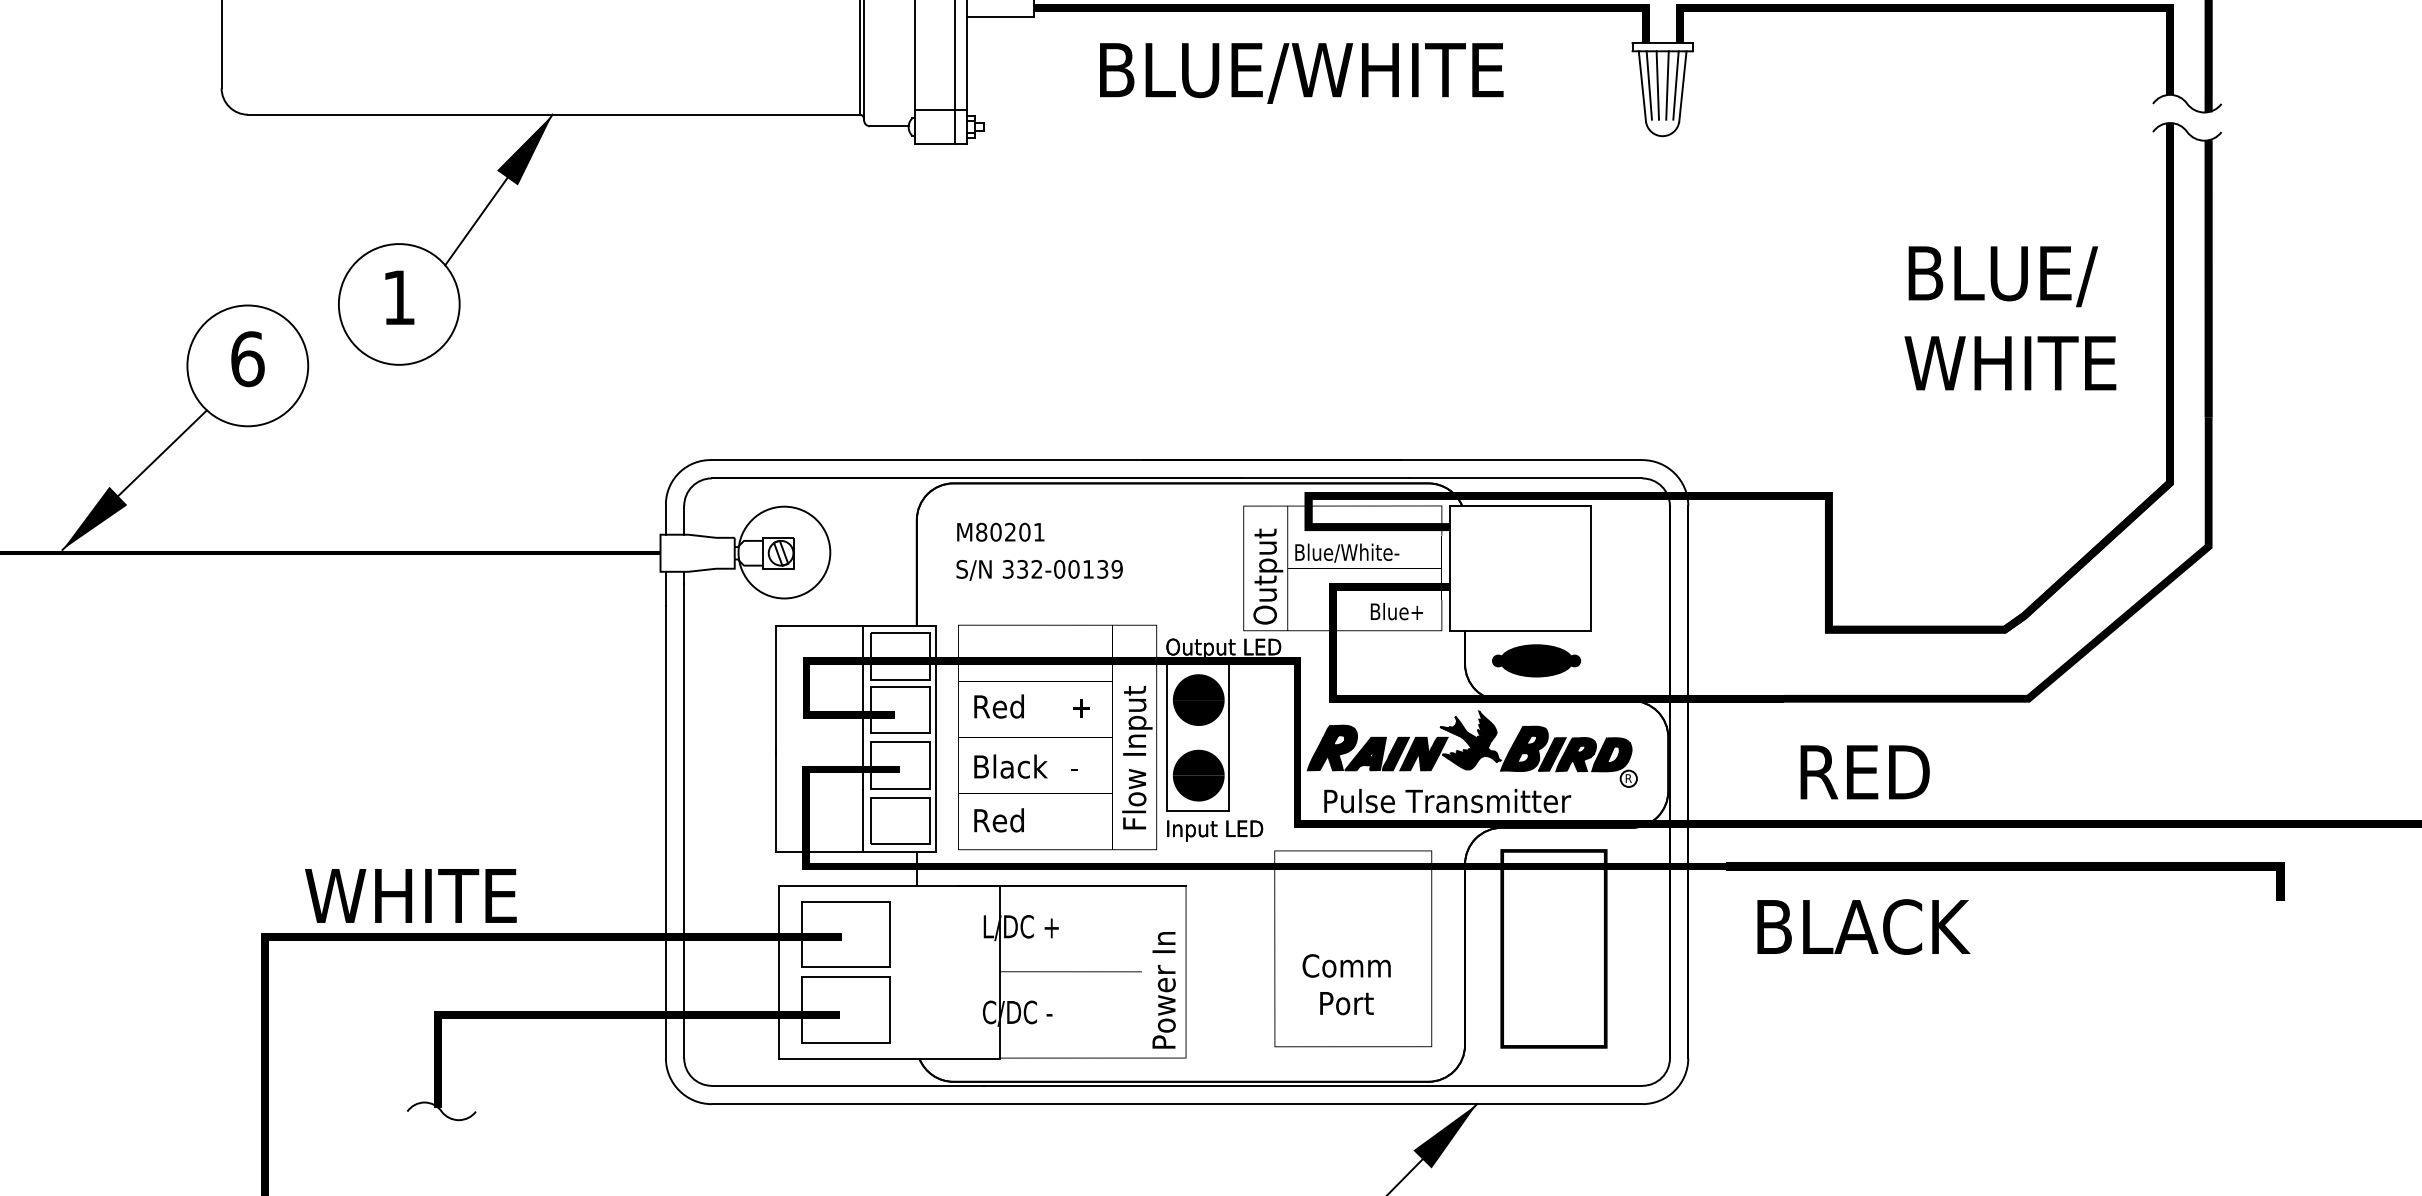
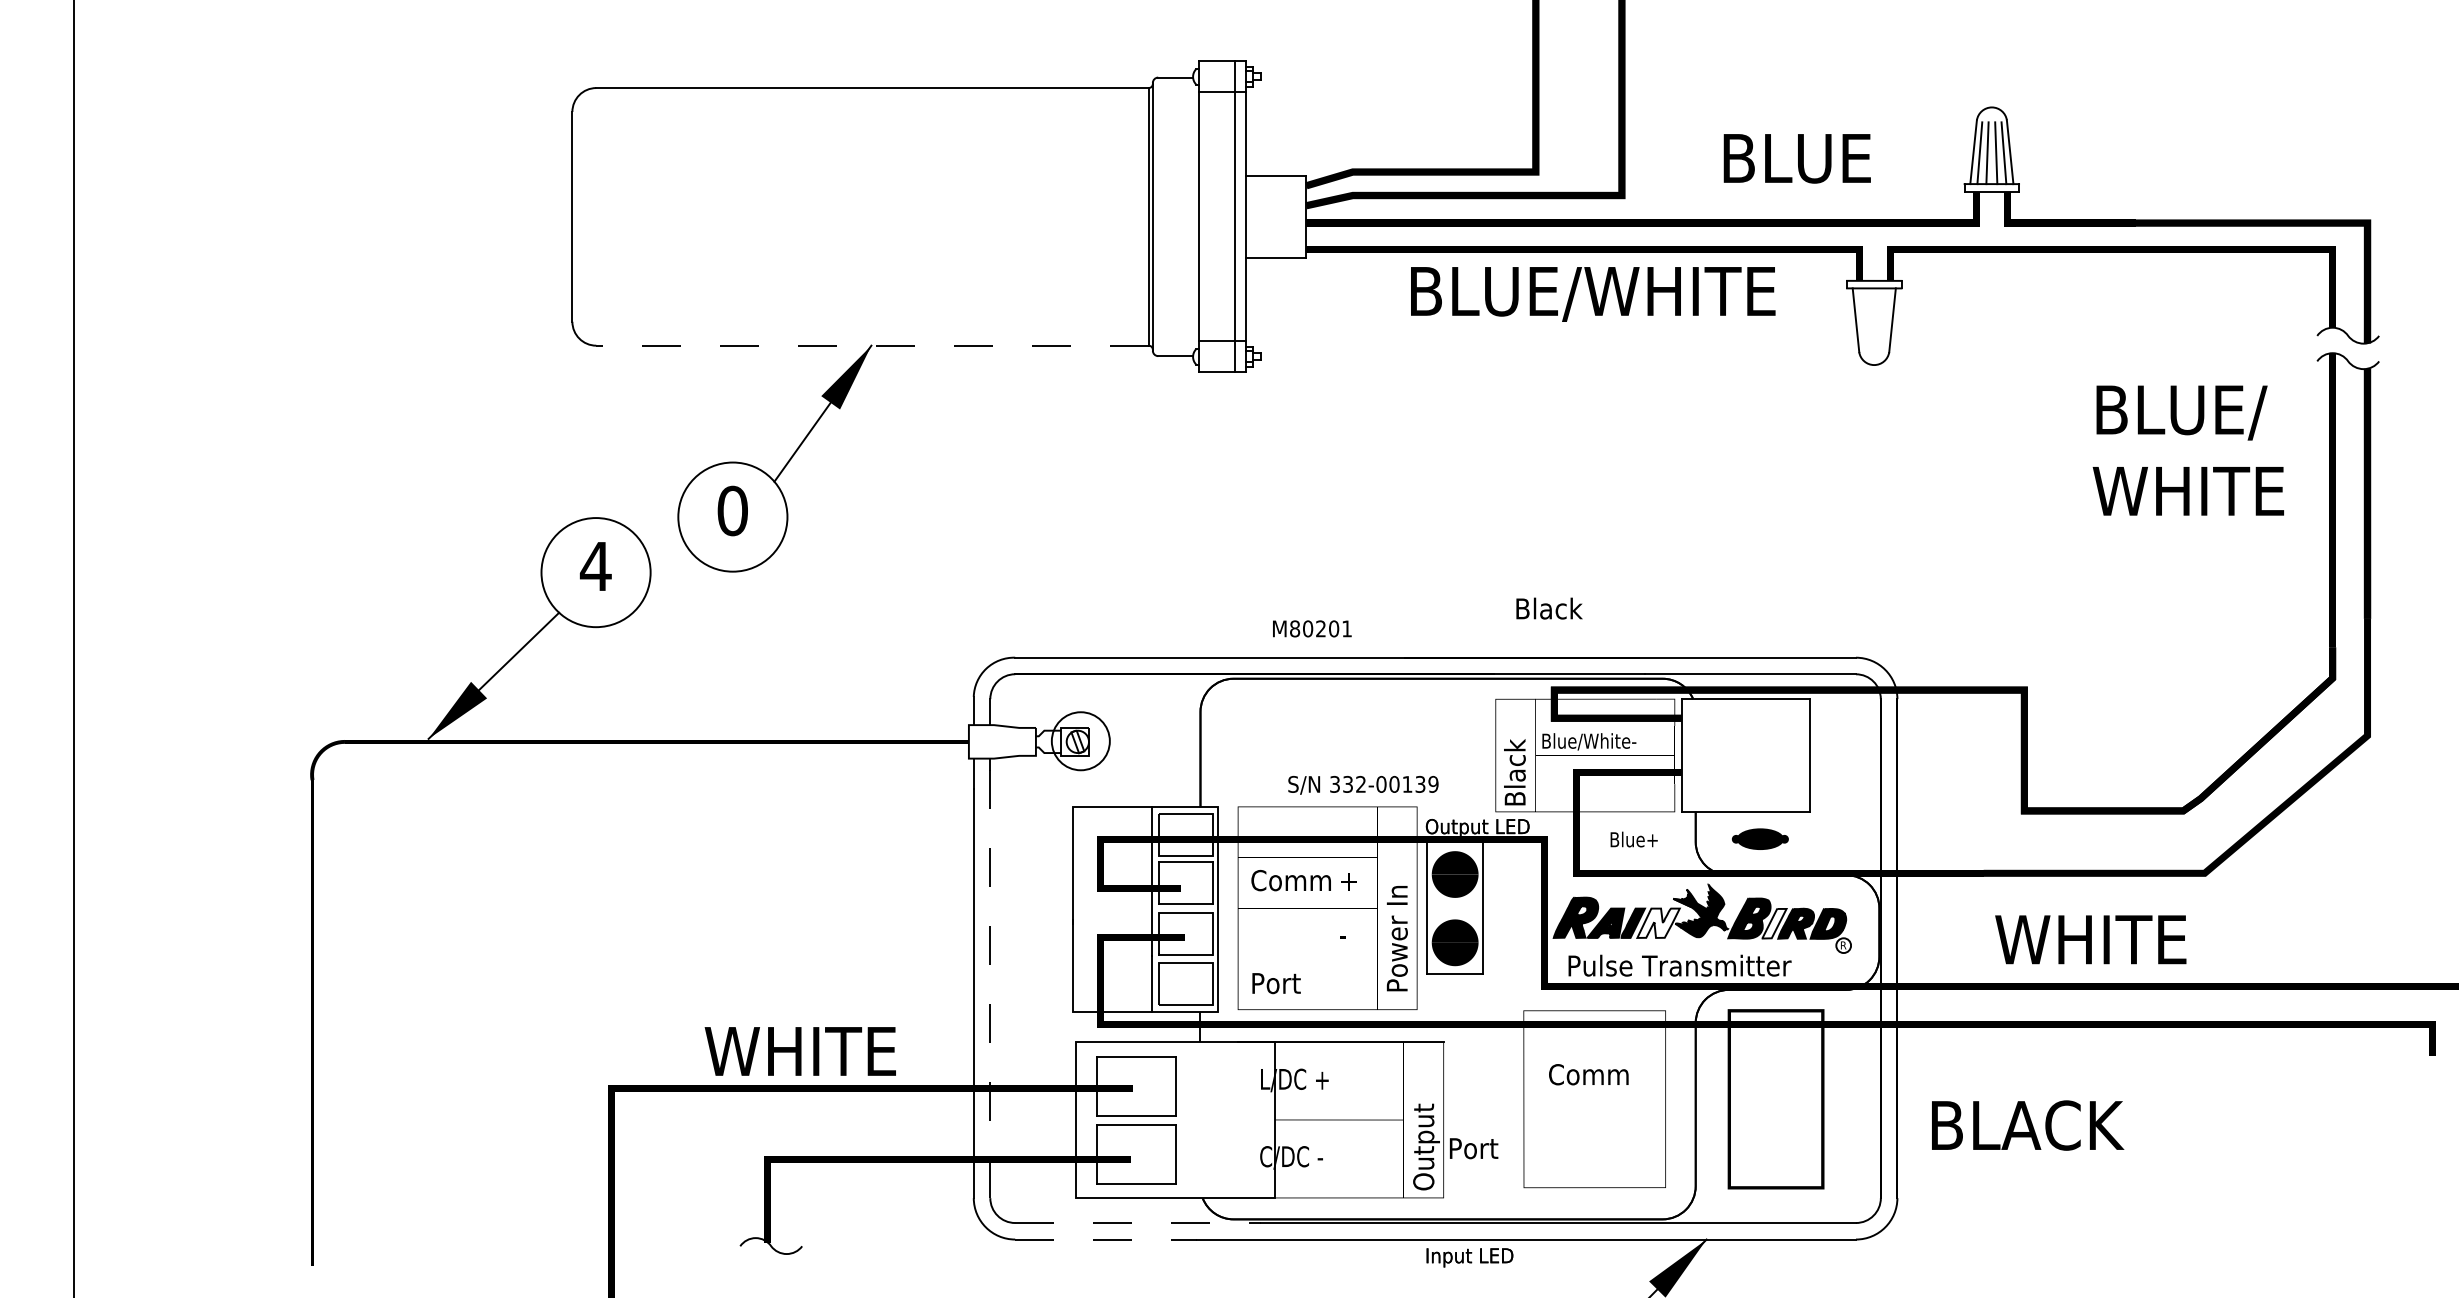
text: (1302, 73) -> (1593, 294), moved
line: (1648, 85) -> (1861, 319), removed
line: (1657, 85) -> (1869, 319), removed
line: (1667, 85) -> (1878, 319), removed
line: (1675, 85) -> (1885, 319), removed
line: (553, 114) -> (872, 345), solid -> dashed
text: (398, 297) -> (732, 510), 1 -> 0
text: (2009, 318) -> (2187, 450), moved
text: (247, 359) -> (595, 566), 6 -> 4
text: (1000, 531) -> (1312, 628), moved
circle: (784, 551) -> (1080, 740), size x0.7
text: (1039, 570) -> (1363, 785), moved
text: (1267, 576) -> (1517, 762), Output -> Black
text: (1396, 611) -> (1633, 839), moved
part: (1536, 661) -> (1760, 839), size x0.7
text: (1016, 706) -> (1290, 880), Red -> Comm
fill: (1423, 753) -> (1658, 922), removed
fill: (1552, 754) -> (1774, 923), removed
text: (1137, 755) -> (1399, 924), Flow Input -> Power In
text: (1010, 766) -> (1549, 608), moved
text: (1902, 772) -> (2090, 939), RED -> WHITE
text: (1002, 820) -> (1277, 983), Red -> Port
line: (684, 821) -> (990, 984), solid -> dashed
text: (1214, 830) -> (1469, 1257), moved
text: (409, 895) -> (799, 1051), moved
text: (1864, 926) -> (2028, 1125), moved
text: (1346, 965) -> (1588, 1074), moved
text: (1167, 991) -> (1426, 1137), Power In -> Output
text: (1347, 1003) -> (1474, 1148), moved
line: (848, 1085) -> (1138, 1222), solid -> dashed
line: (811, 1104) -> (1105, 1239), solid -> dashed

